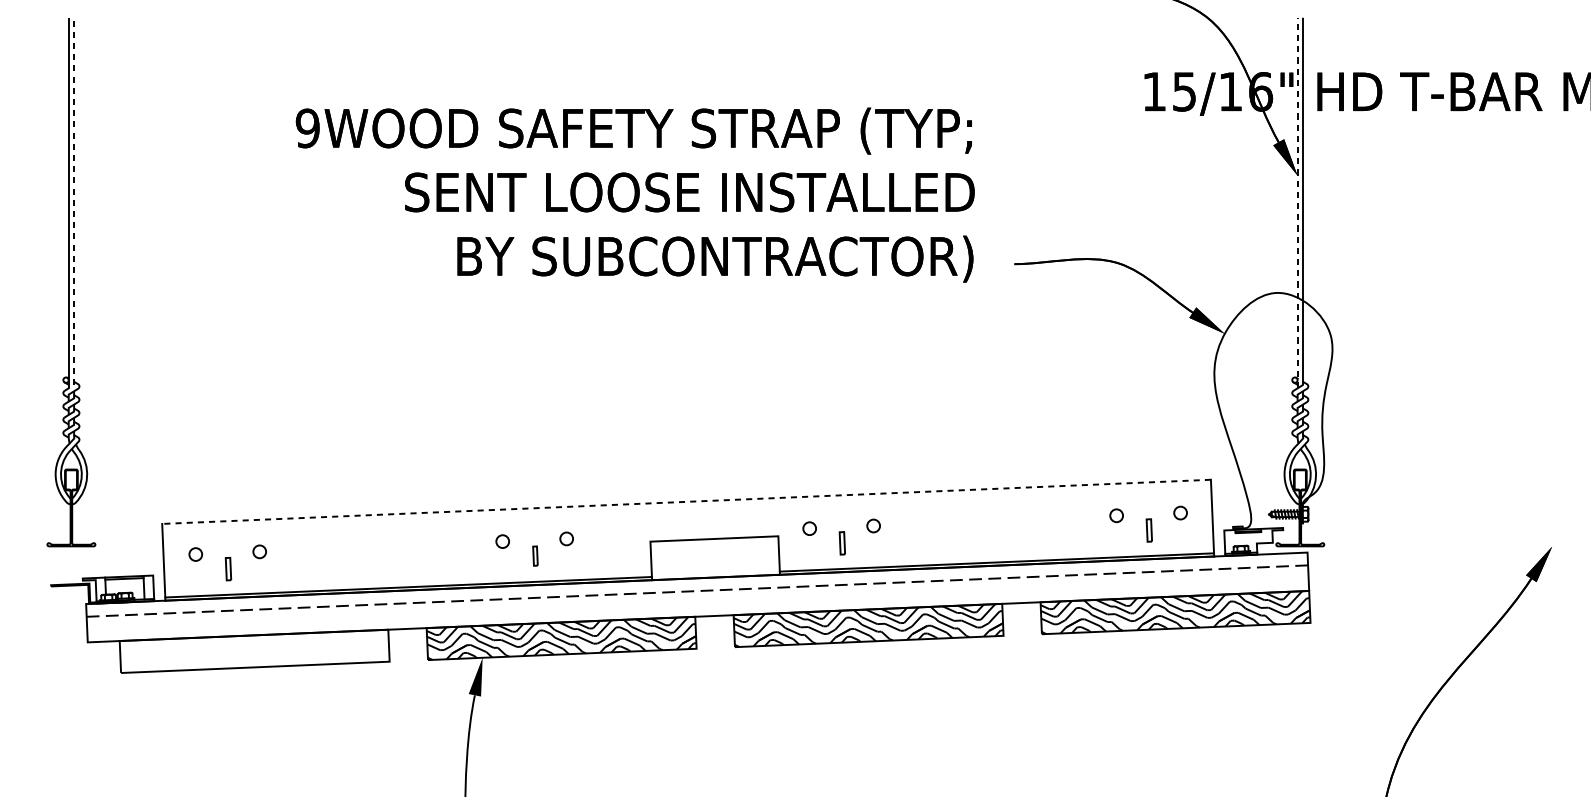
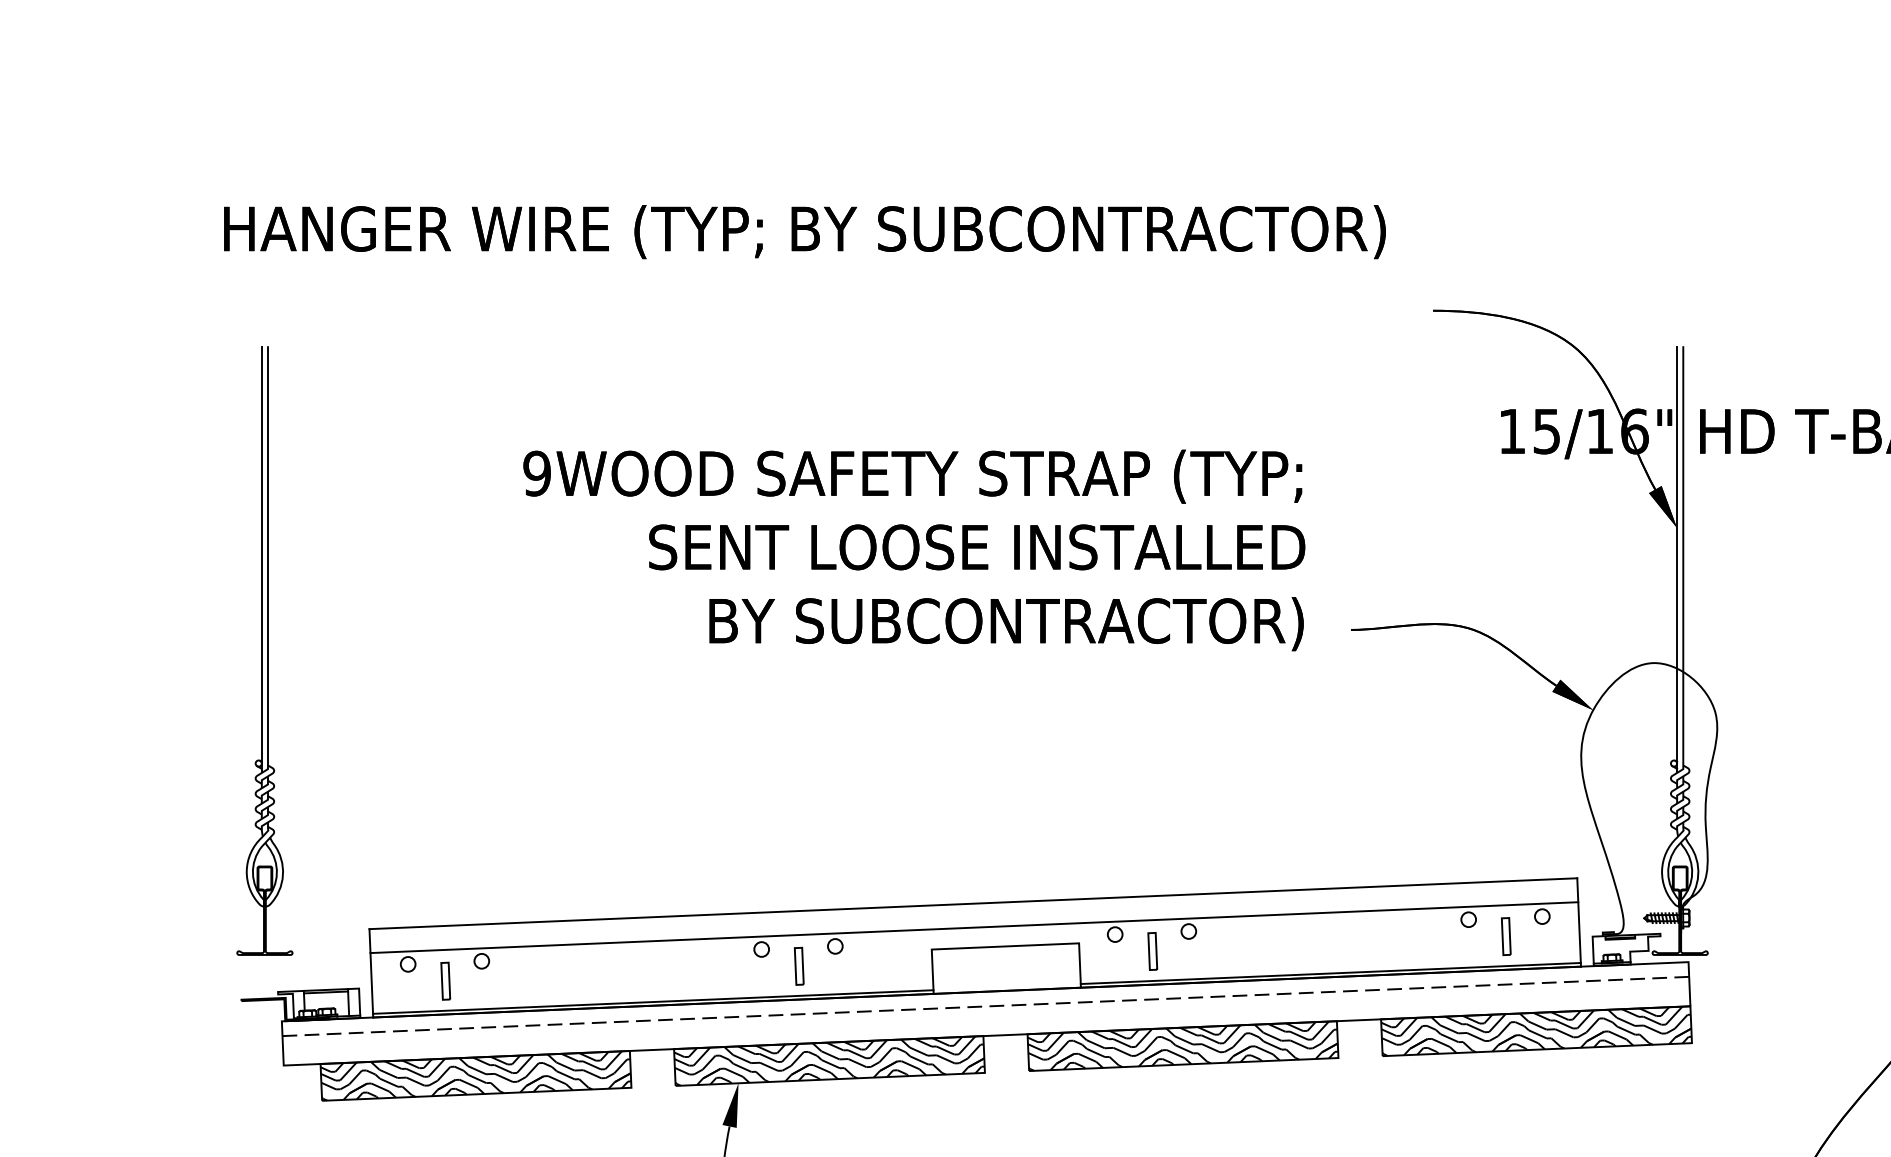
line: (1297, 202) -> (1677, 559), dashed -> solid
line: (74, 207) -> (268, 564), dashed -> solid
line: (685, 501) -> (972, 903), dashed -> solid
line: (687, 522) -> (974, 927), added
part: (1149, 530) -> (1506, 936), size x1.43
part: (842, 543) -> (1152, 951), size x1.43
part: (535, 555) -> (799, 965), size x1.67
part: (228, 568) -> (445, 980), size x1.43
hatch: (254, 651) -> (475, 1075), added

